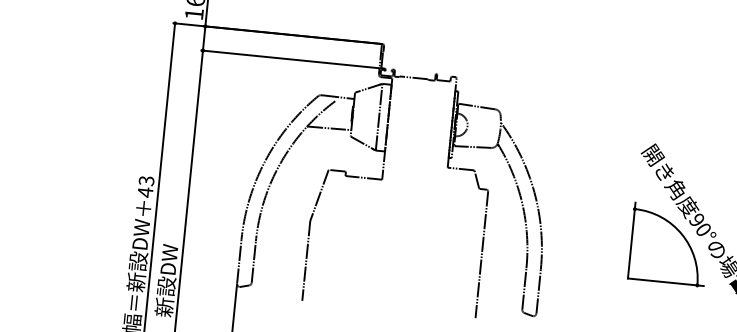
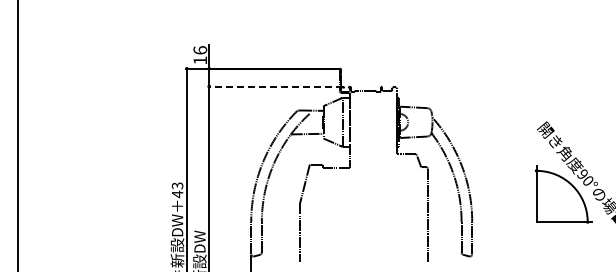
line: (292, 59) -> (275, 86), solid -> dashed

